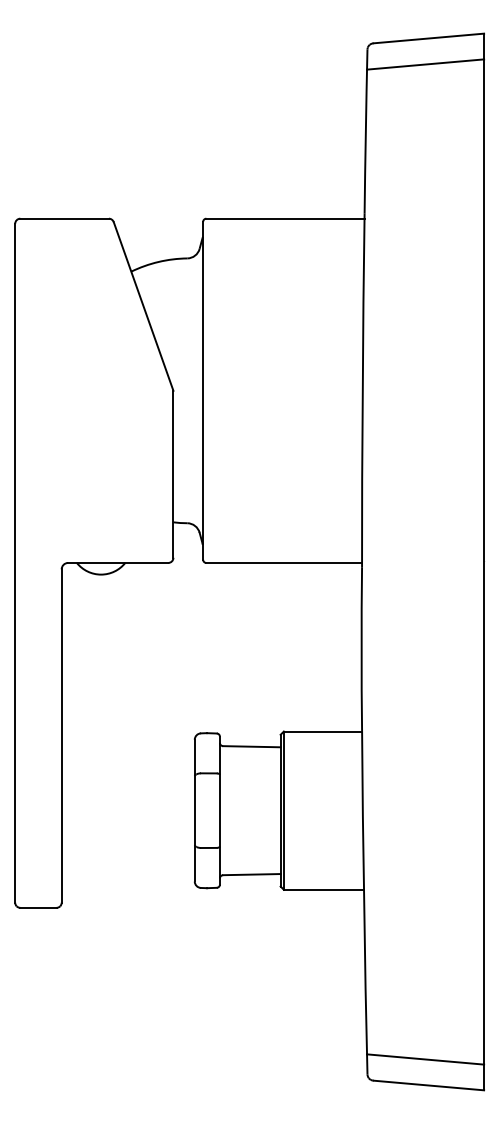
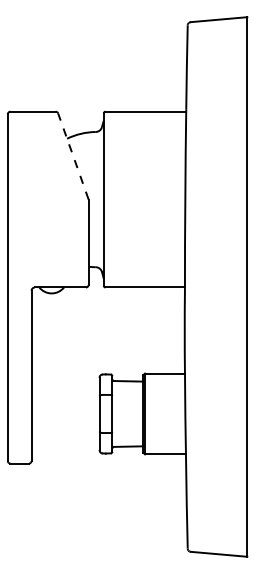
line: (425, 63) -> (217, 32), removed
line: (143, 306) -> (73, 156), solid -> dashed
line: (425, 1058) -> (217, 540), removed

